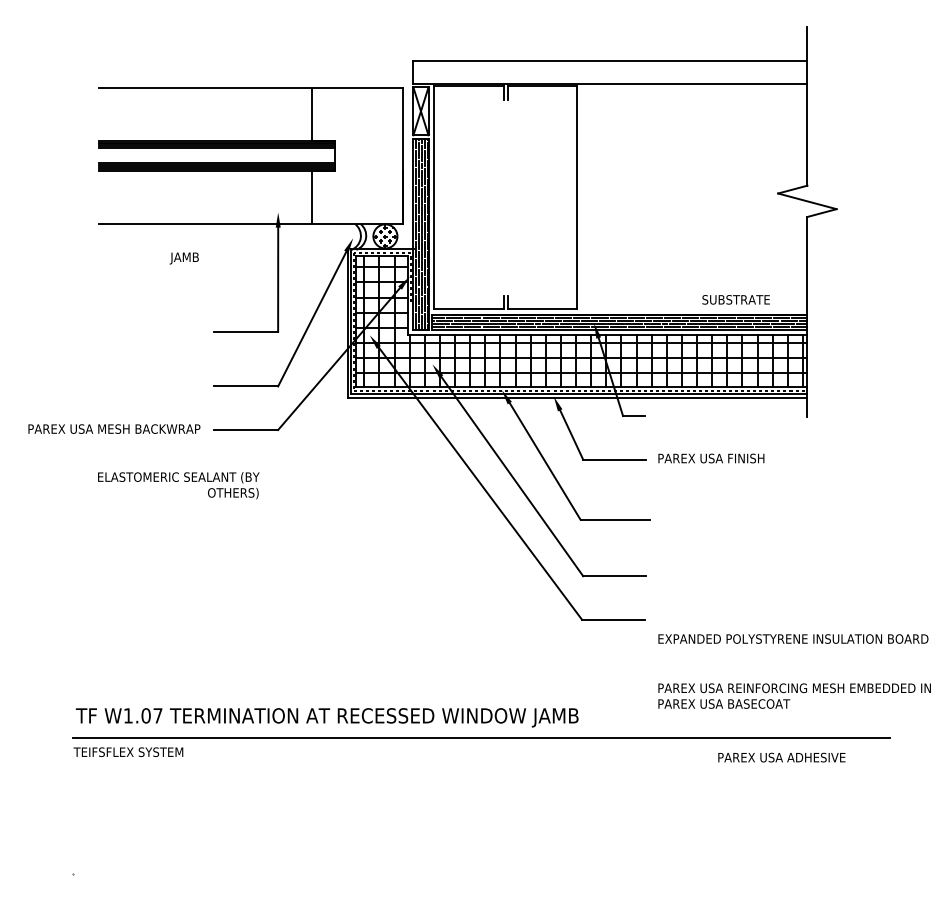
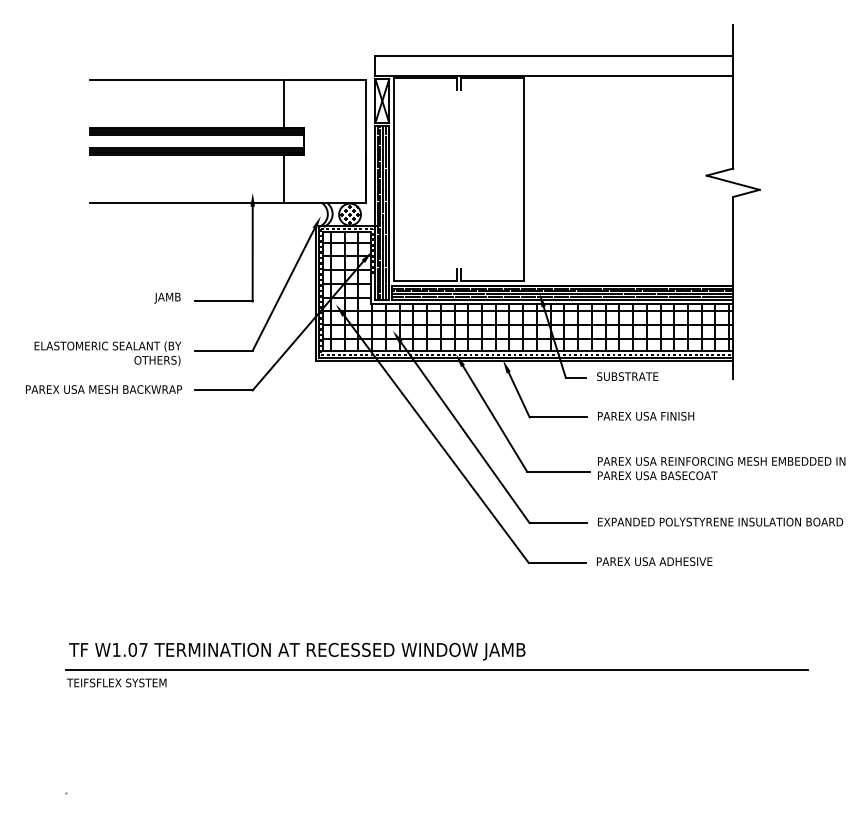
text: (183, 258) -> (166, 298), moved
text: (735, 299) -> (627, 376), moved
text: (178, 485) -> (107, 353), moved
text: (793, 638) -> (720, 521), moved
text: (794, 695) -> (721, 468), moved
text: (781, 757) -> (654, 561), moved

